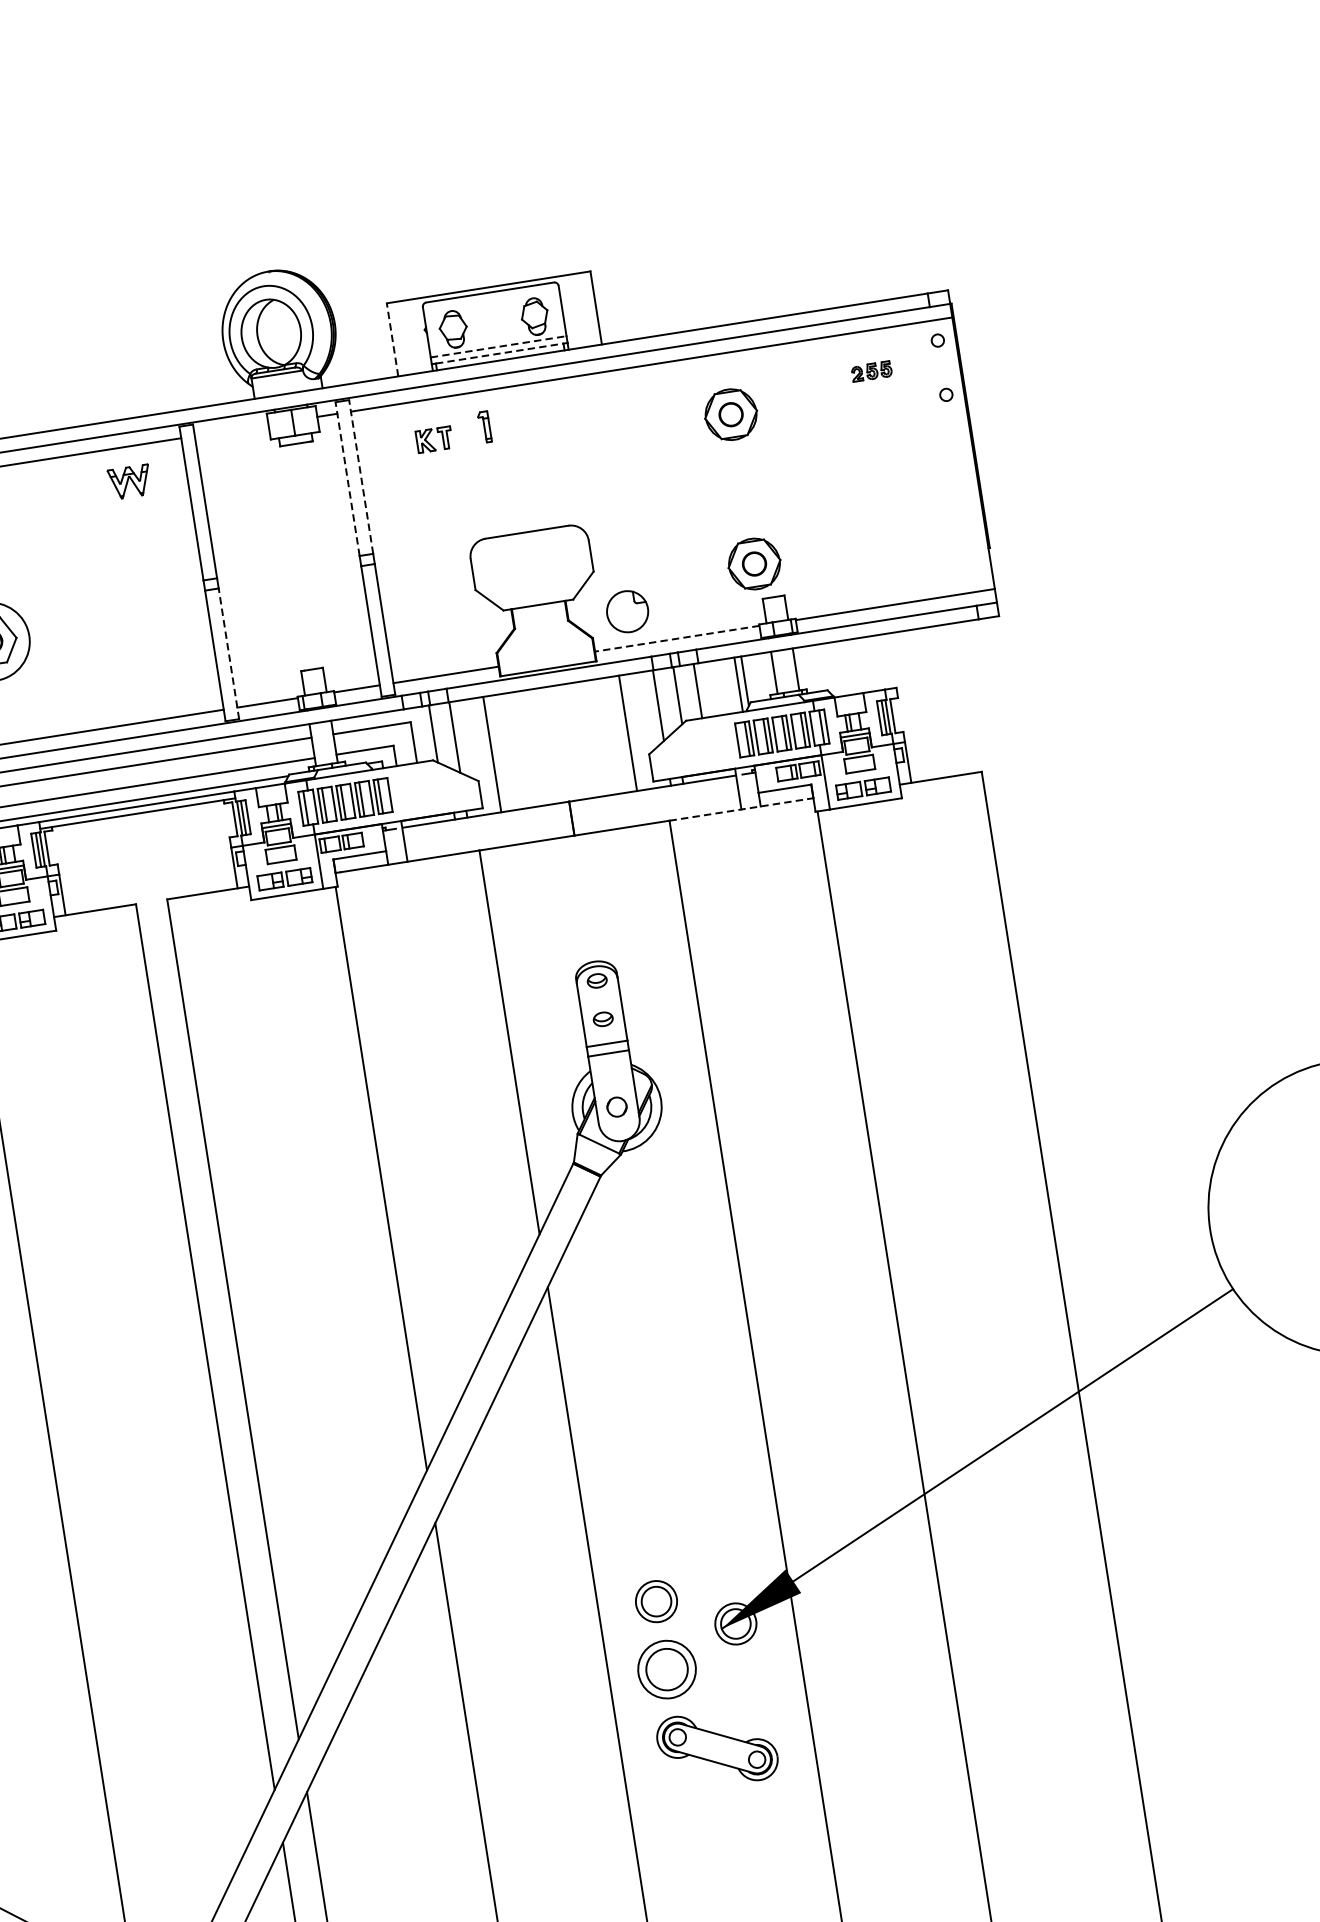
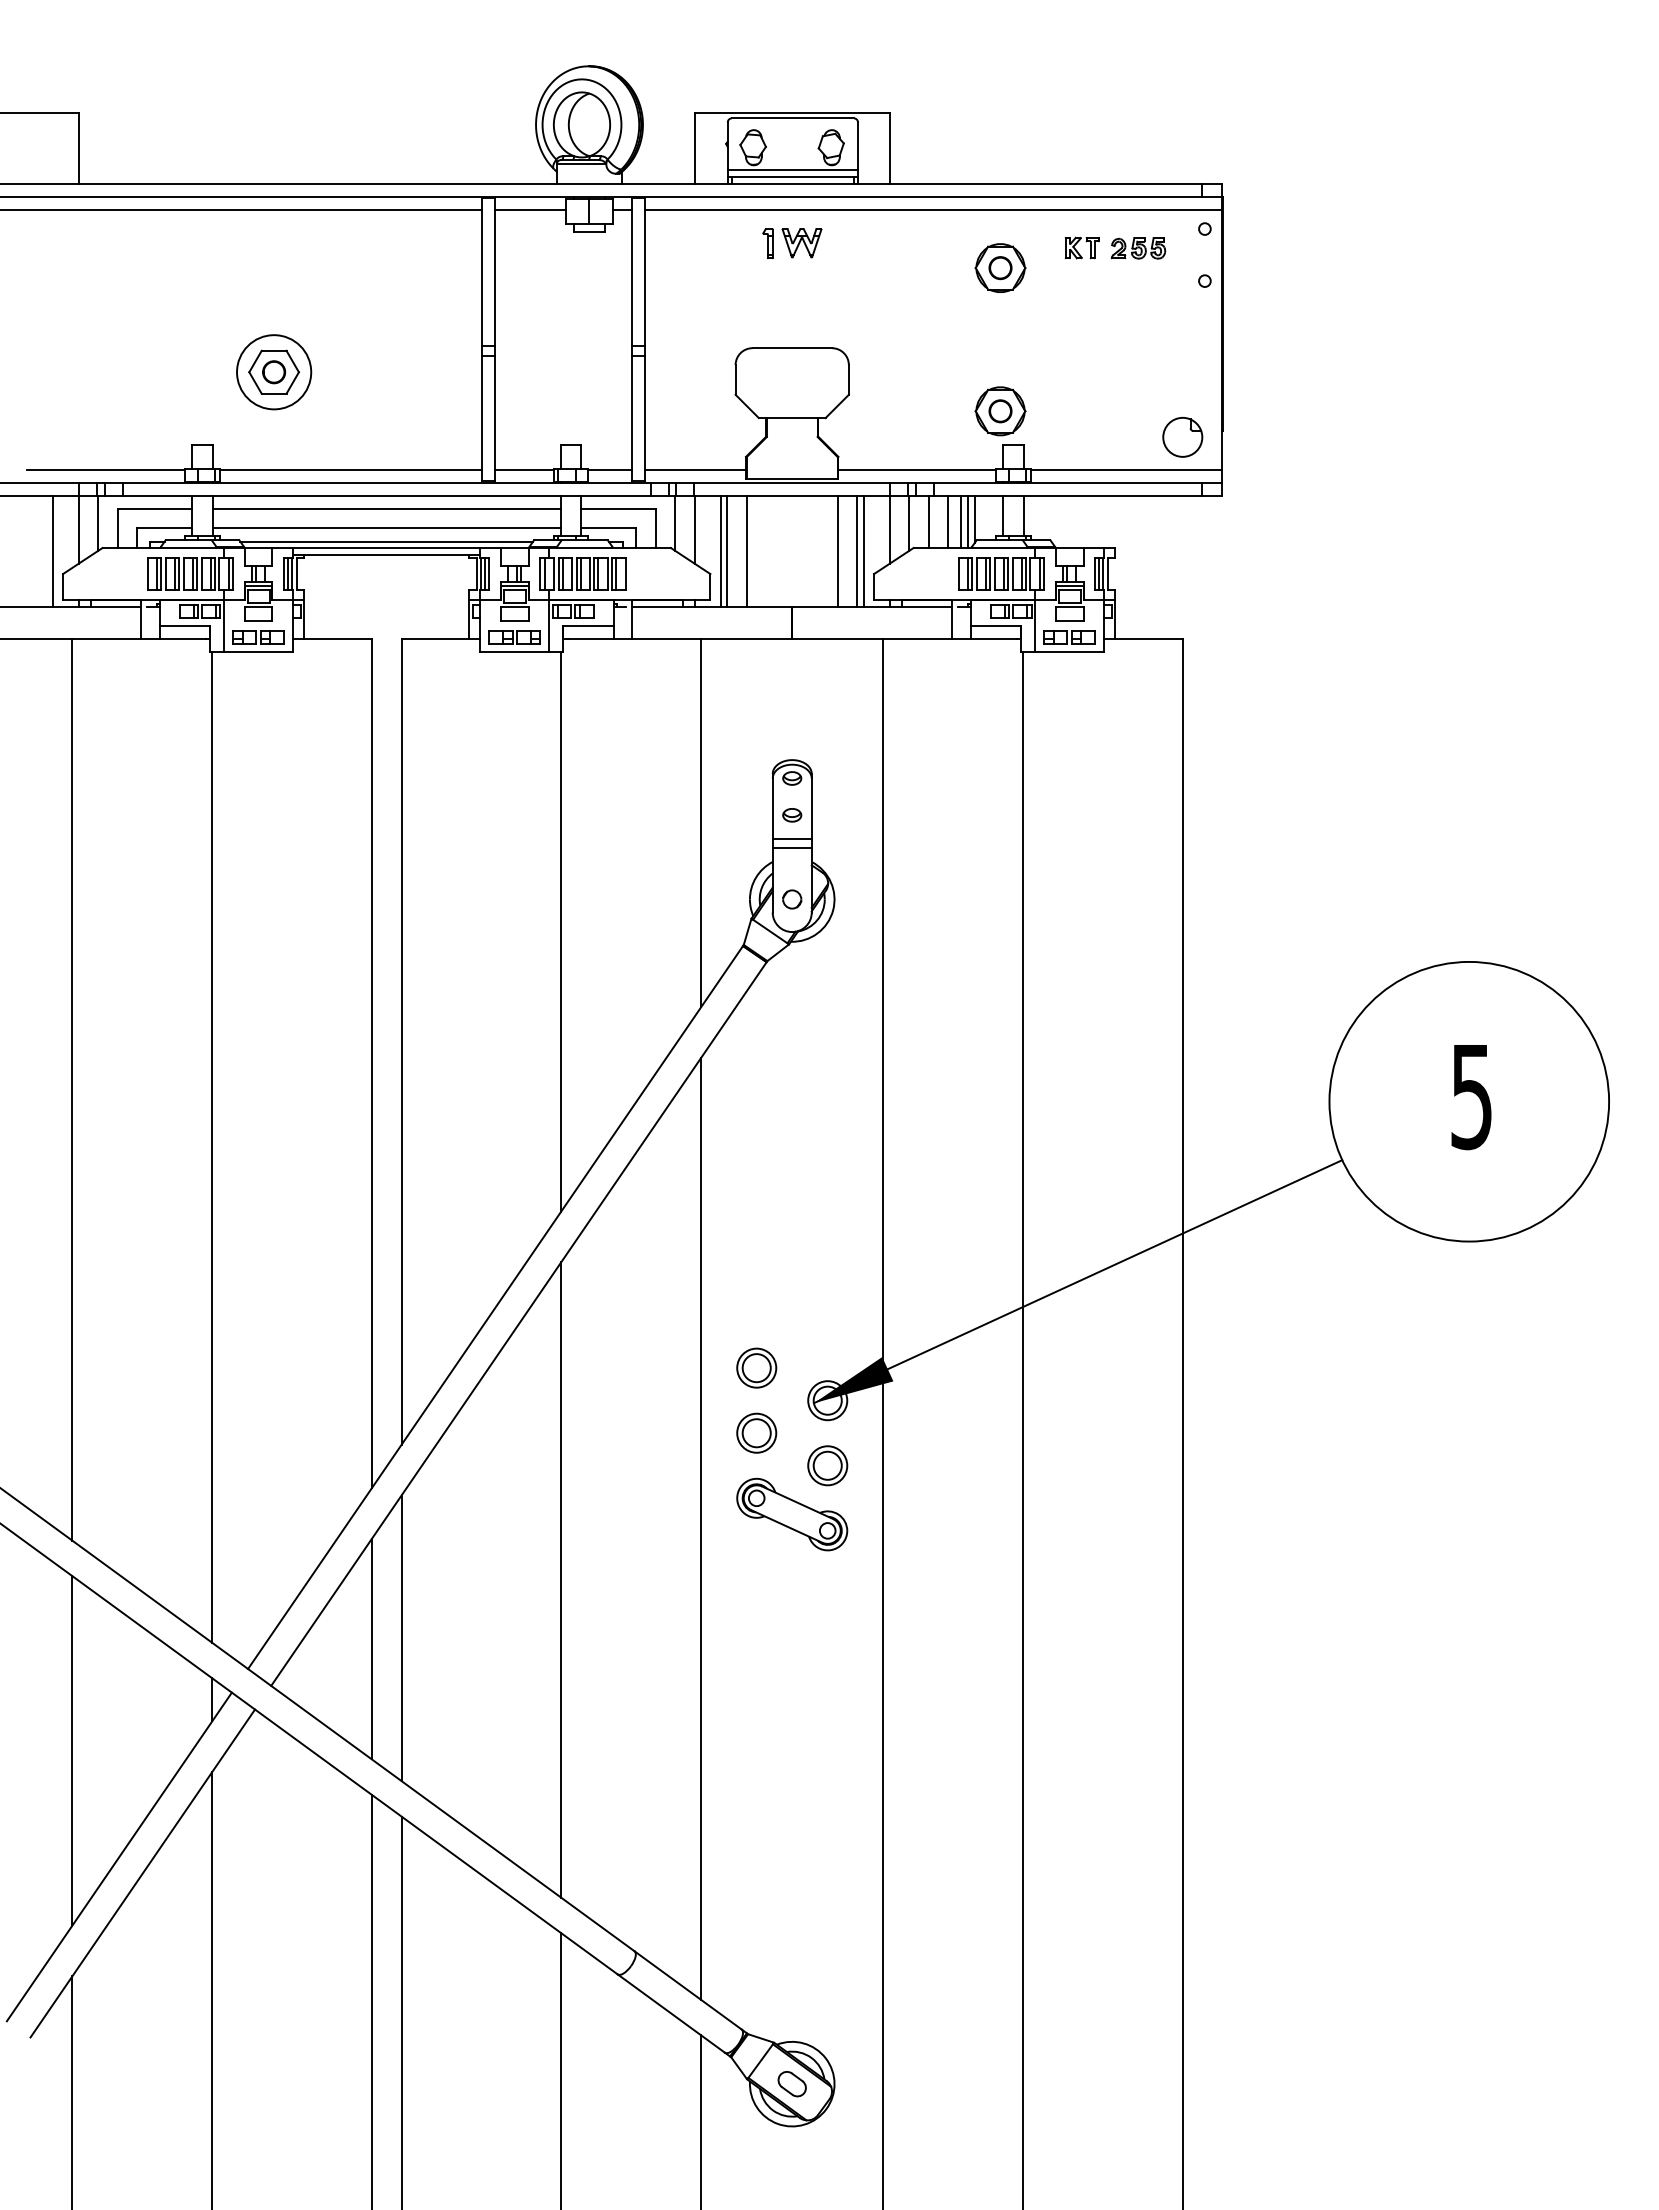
line: (392, 338) -> (694, 147), dashed -> solid
line: (499, 346) -> (793, 170), dashed -> solid
line: (500, 354) -> (793, 177), dashed -> solid
part: (871, 371) -> (1138, 248), size x1.43
line: (231, 430) -> (530, 209), added
part: (433, 439) -> (1081, 247), moved
line: (361, 477) -> (645, 272), dashed -> solid
line: (348, 479) -> (632, 272), dashed -> solid
part: (129, 482) -> (801, 243), moved
part: (627, 611) -> (1182, 437), moved
line: (677, 638) -> (917, 469), dashed -> solid
line: (229, 653) -> (495, 418), dashed -> solid
line: (731, 685) -> (961, 521), added
line: (718, 687) -> (948, 521), added
line: (634, 731) -> (863, 550), added
line: (607, 735) -> (837, 550), added
line: (512, 750) -> (746, 550), added
line: (485, 754) -> (720, 550), added
line: (738, 810) -> (949, 639), dashed -> solid
part: (666, 1668) -> (756, 1432), size x0.71
part: (746, 1691) -> (827, 1465), added

